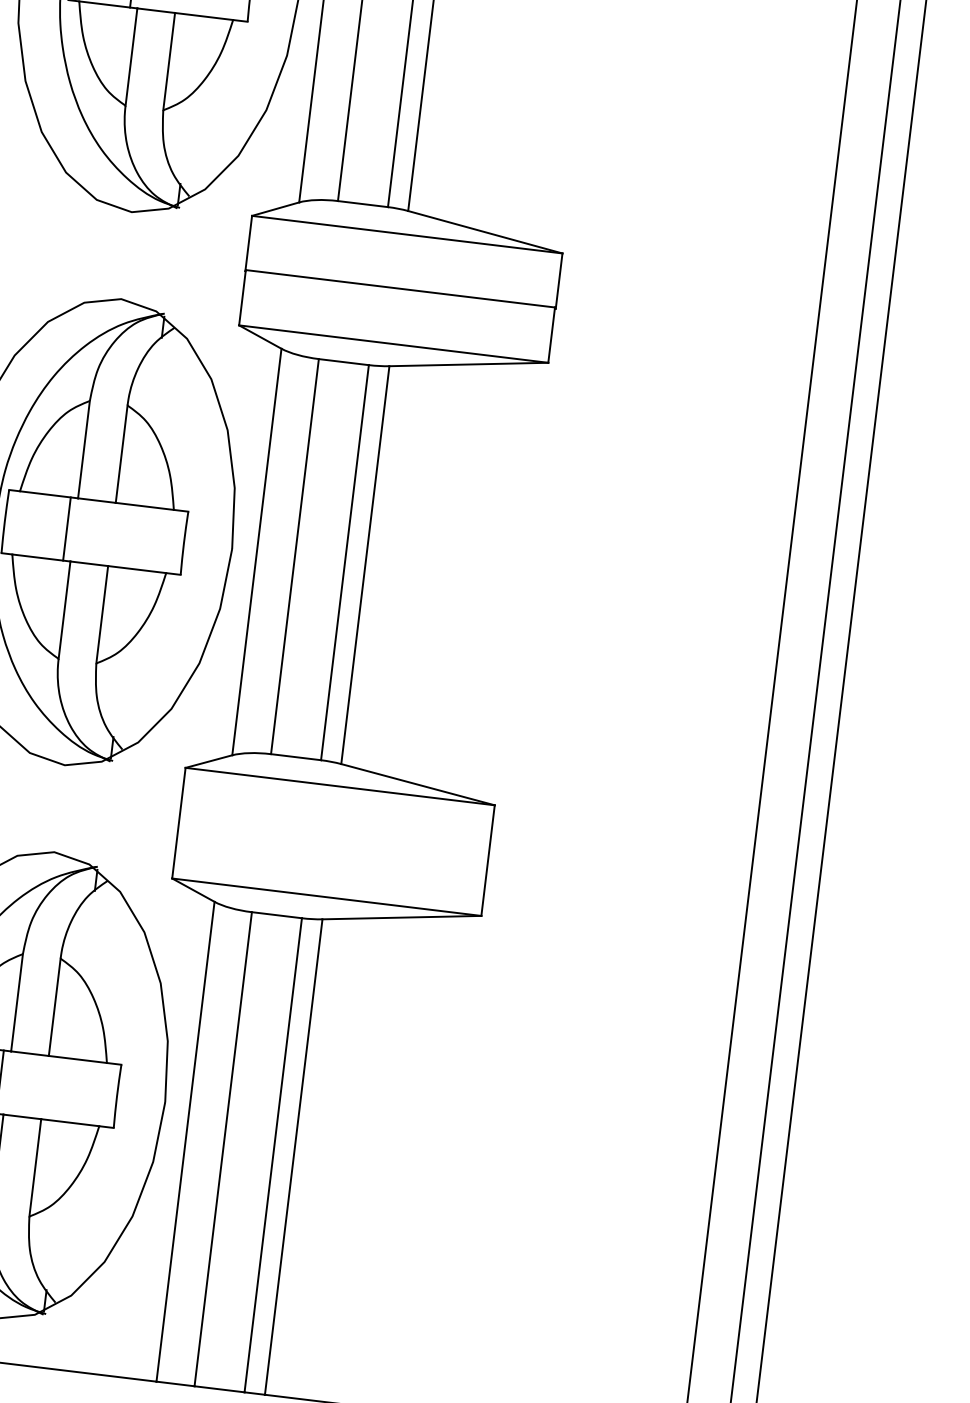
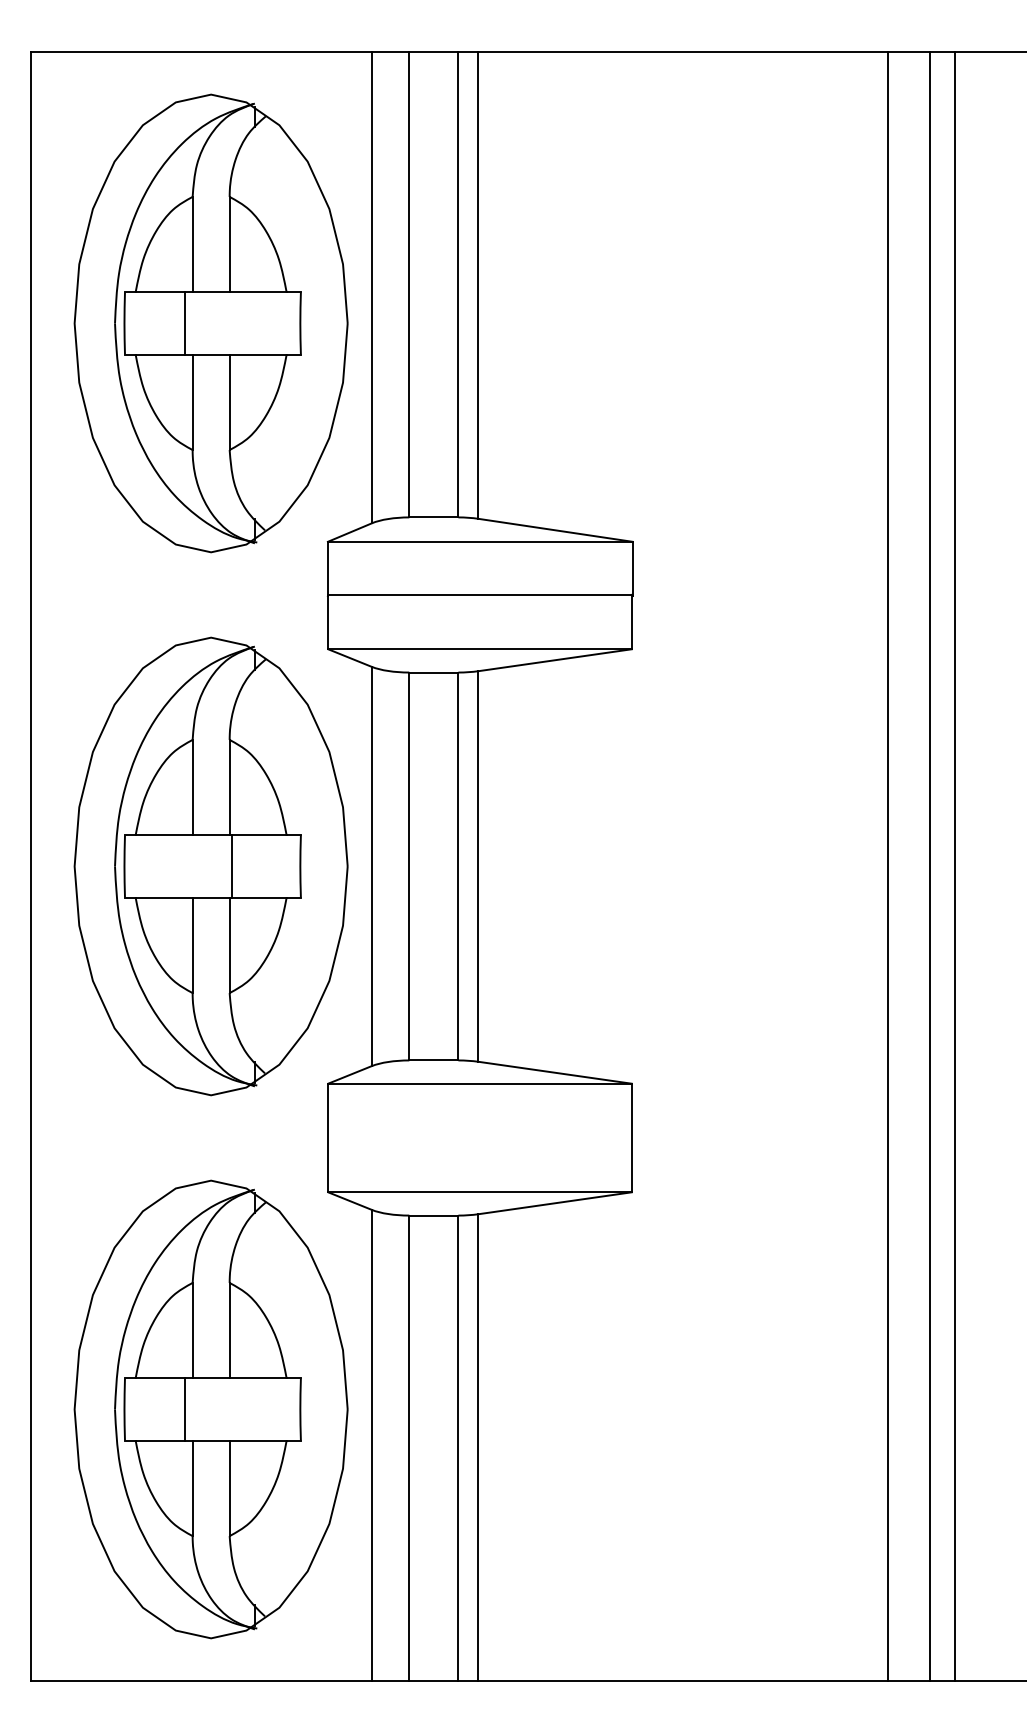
line: (66, 529) -> (232, 866), moved

